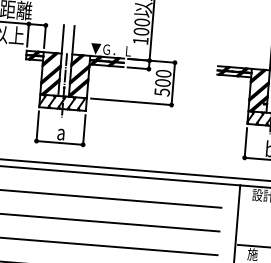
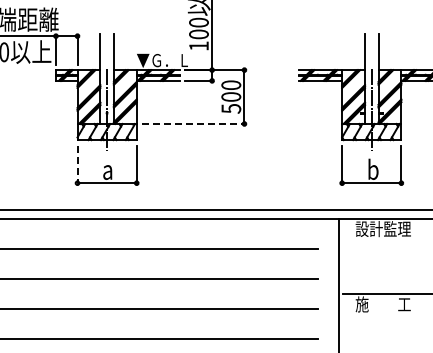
line: (131, 101) -> (193, 123), solid -> dashed
line: (37, 126) -> (77, 164), solid -> dashed

